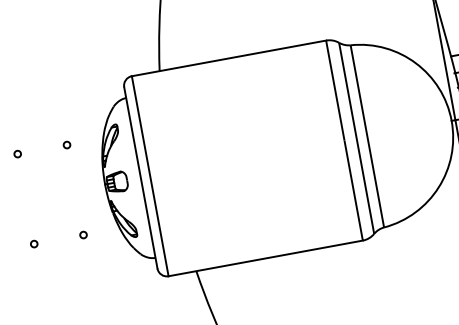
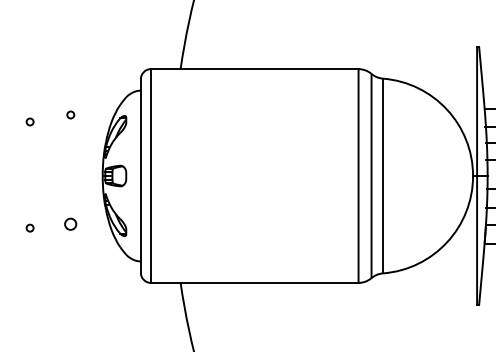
circle: (66, 144) -> (70, 114), moved
circle: (17, 153) -> (29, 121), moved
circle: (83, 234) -> (70, 223), size x1.6
circle: (33, 243) -> (29, 227), moved

